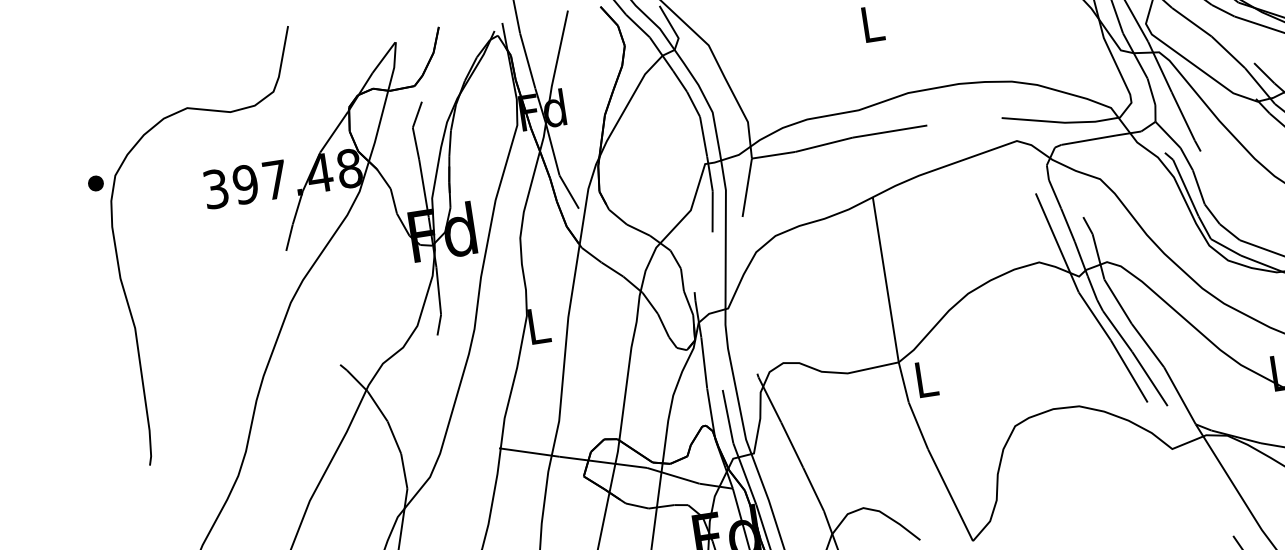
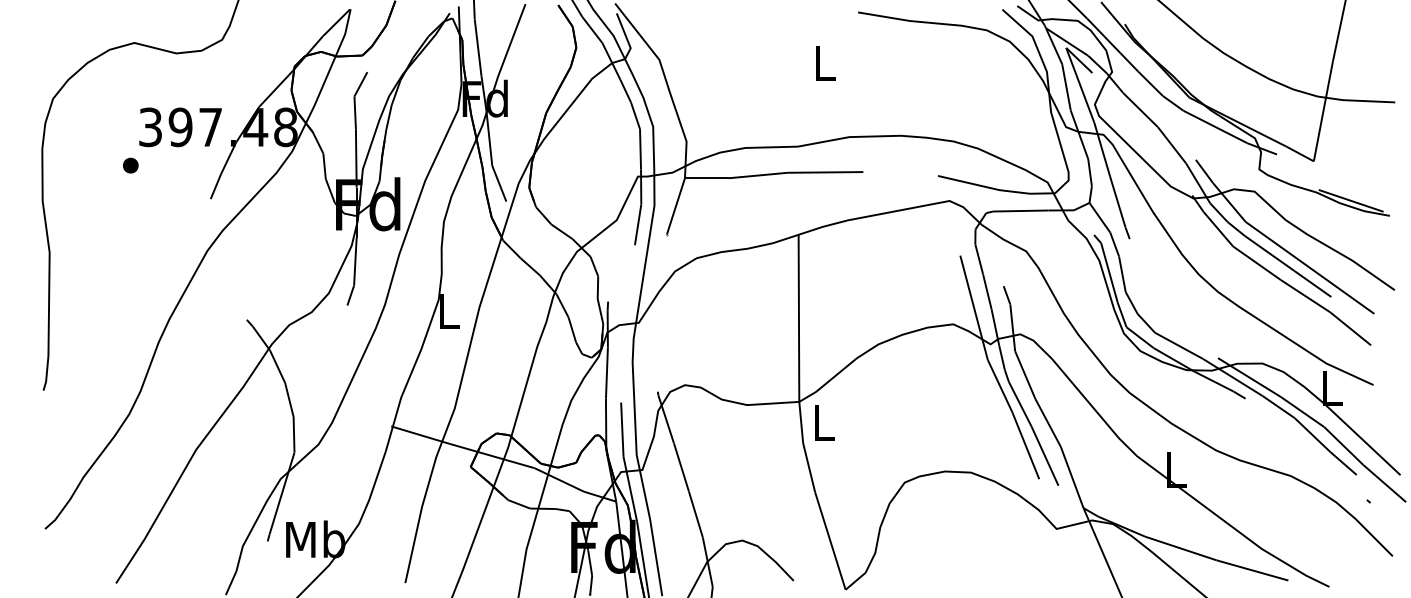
part: (95, 183) -> (130, 165), moved

